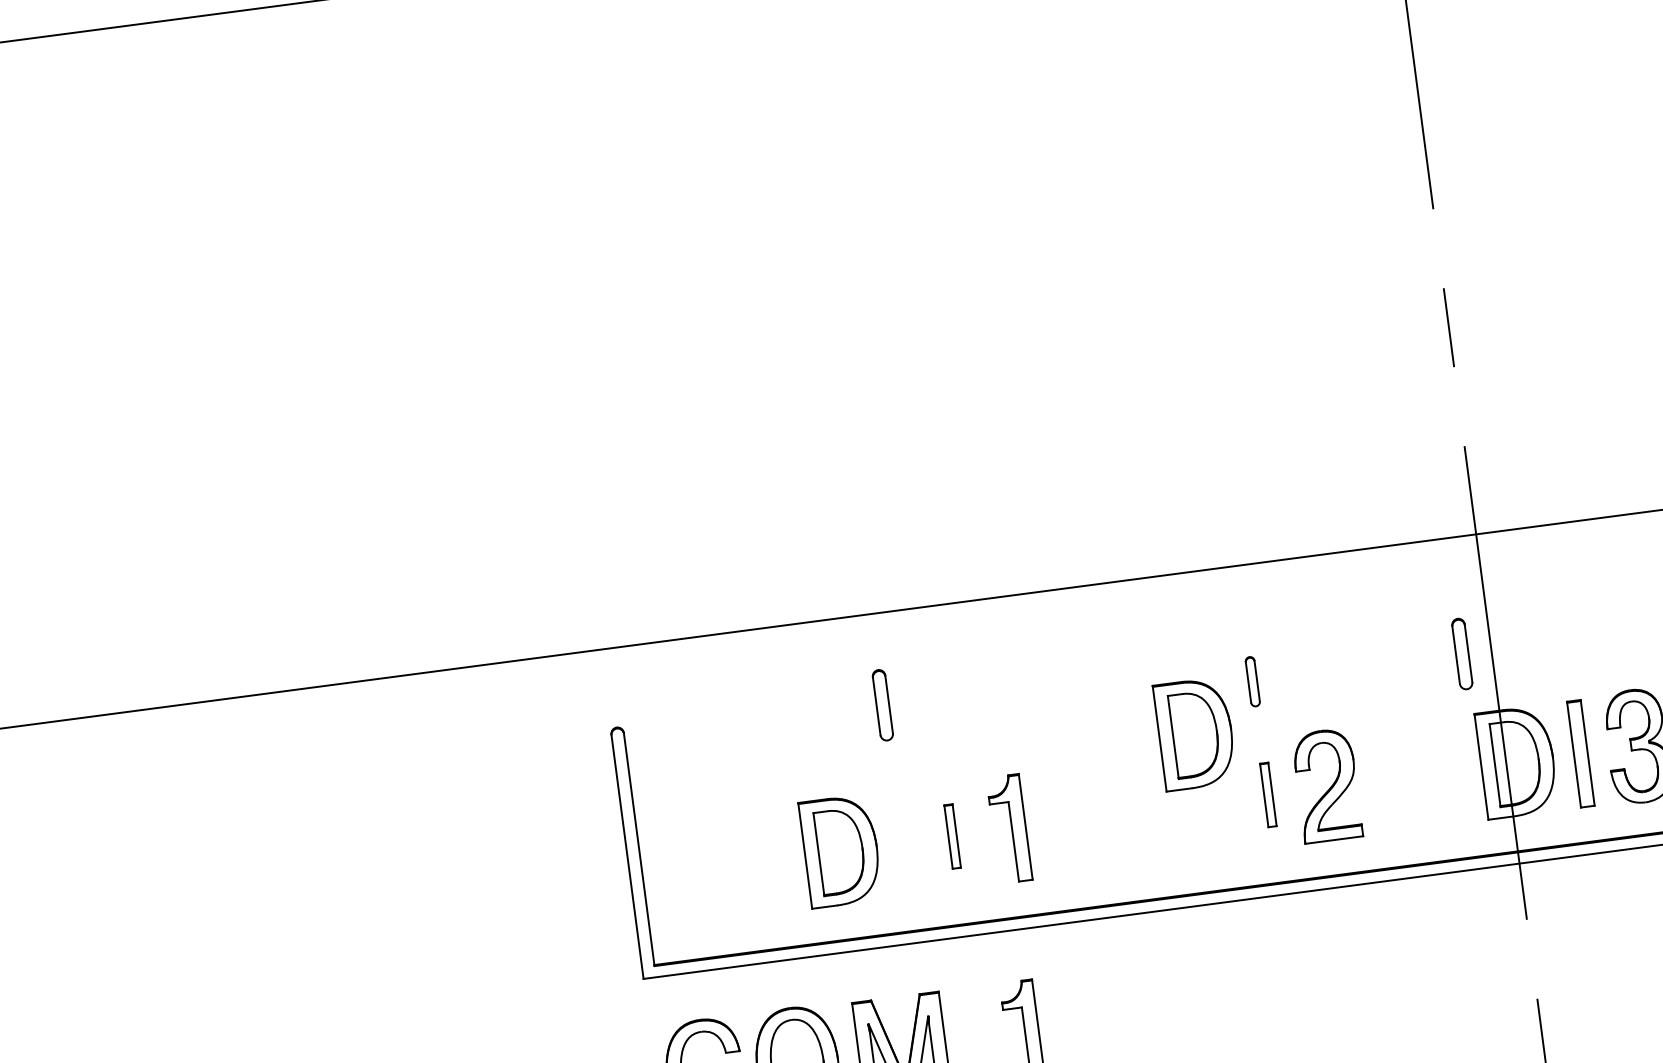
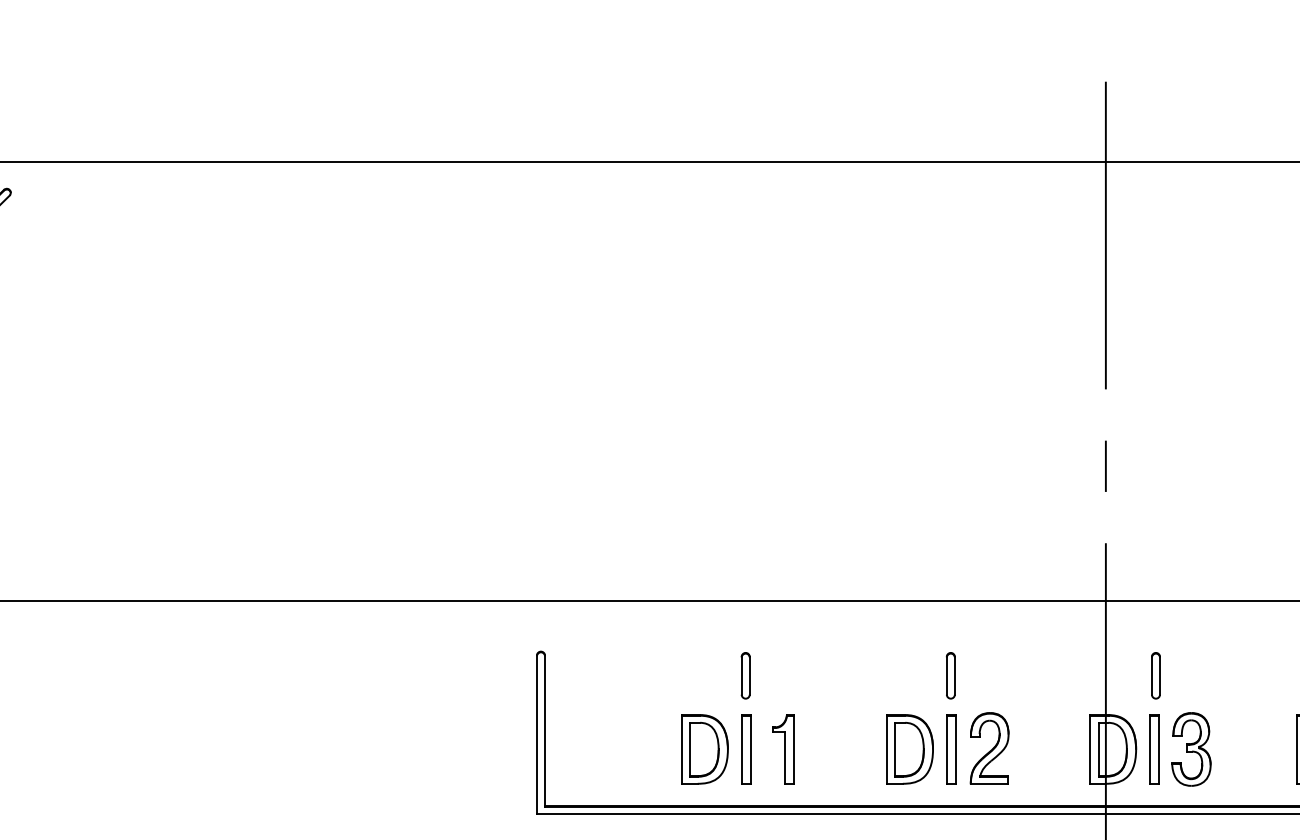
part: (1461, 653) -> (1155, 675), moved
part: (1252, 681) -> (950, 675), size x1.43
part: (882, 704) -> (745, 675), moved
part: (1194, 734) -> (909, 749), moved
part: (1268, 794) -> (951, 749), size x1.67
part: (953, 836) -> (746, 749), size x1.67
part: (840, 851) -> (704, 749), moved

